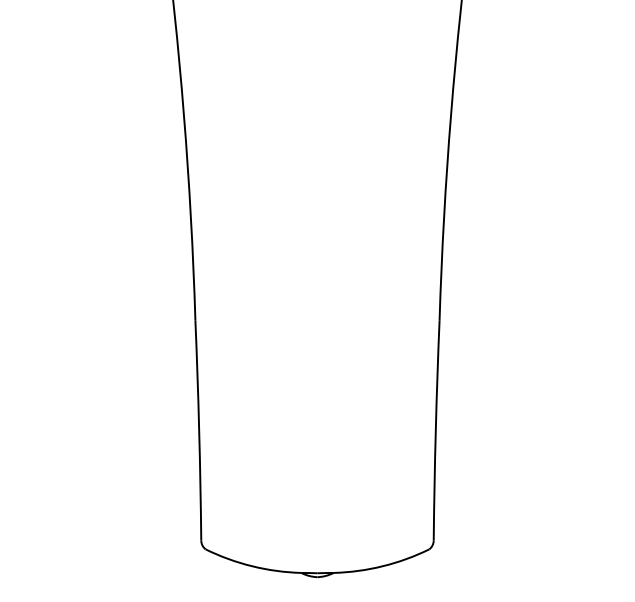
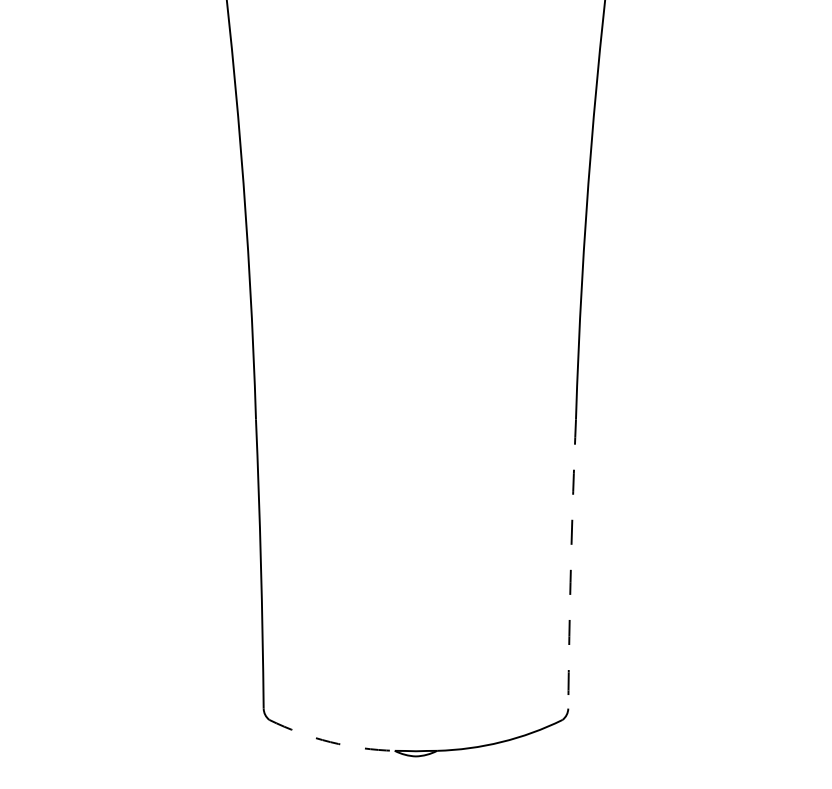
arc: (435, 430) -> (570, 564), solid -> dashed
arc: (252, 566) -> (330, 742), solid -> dashed

